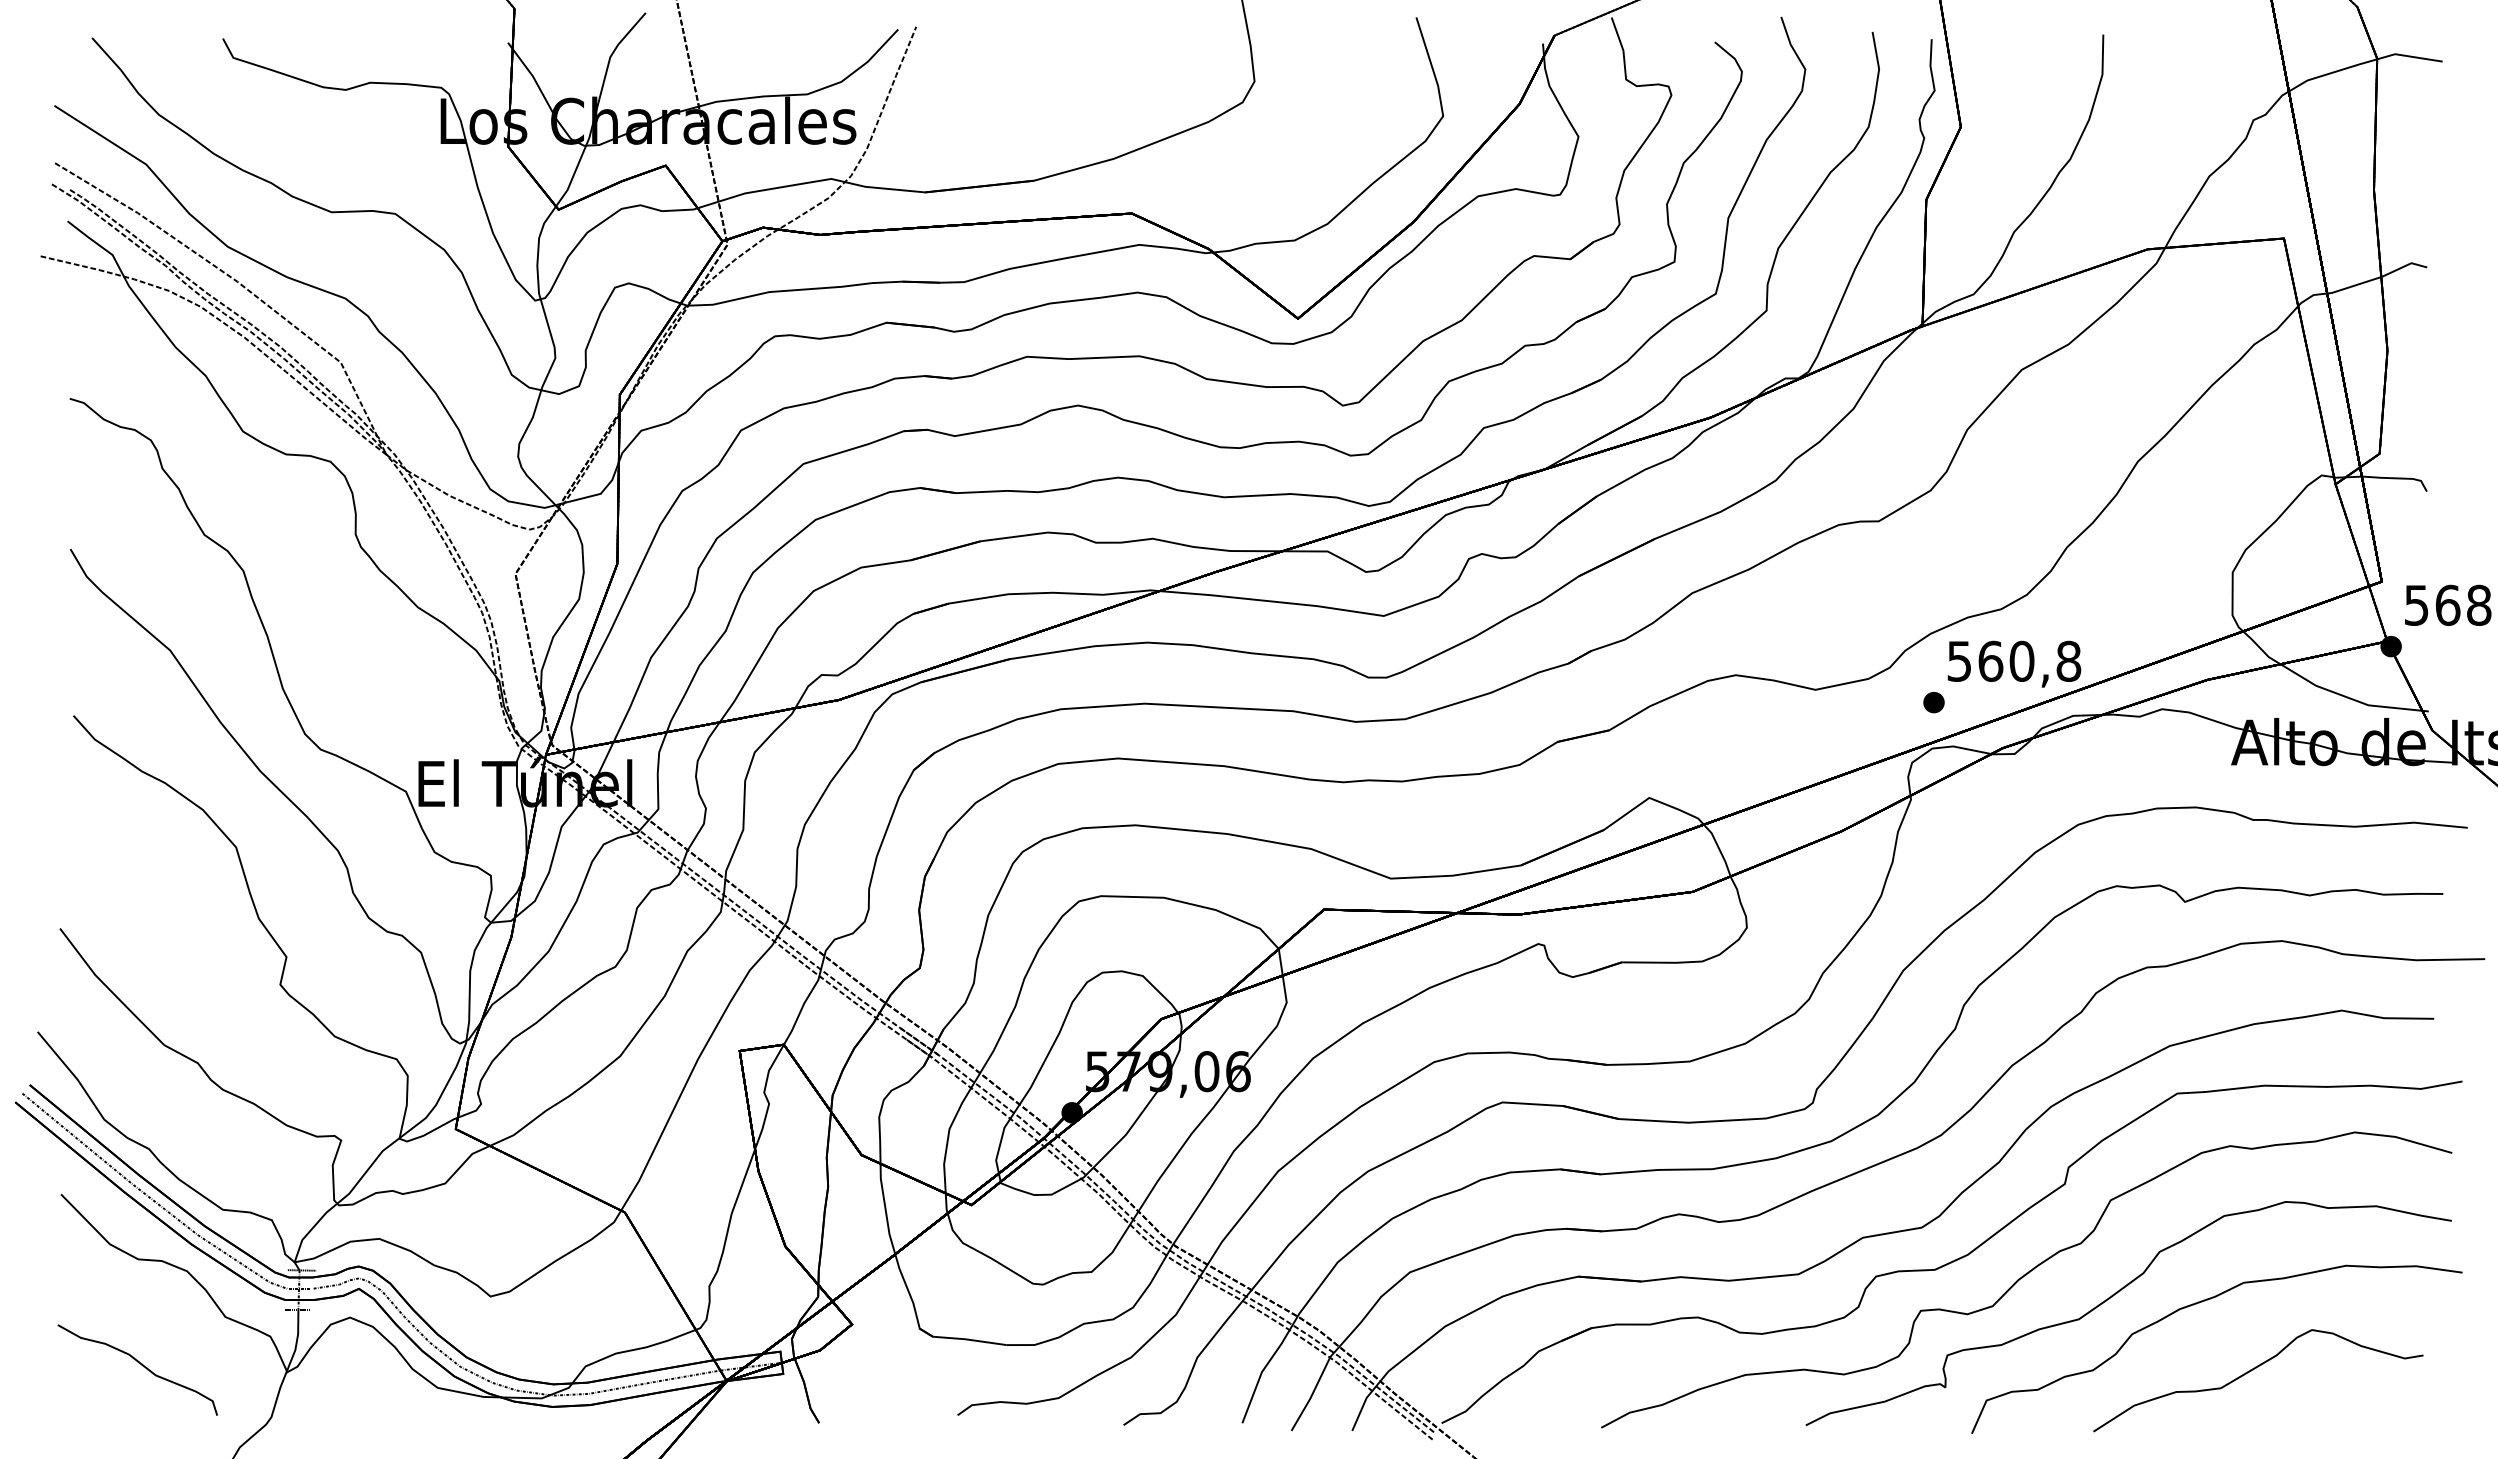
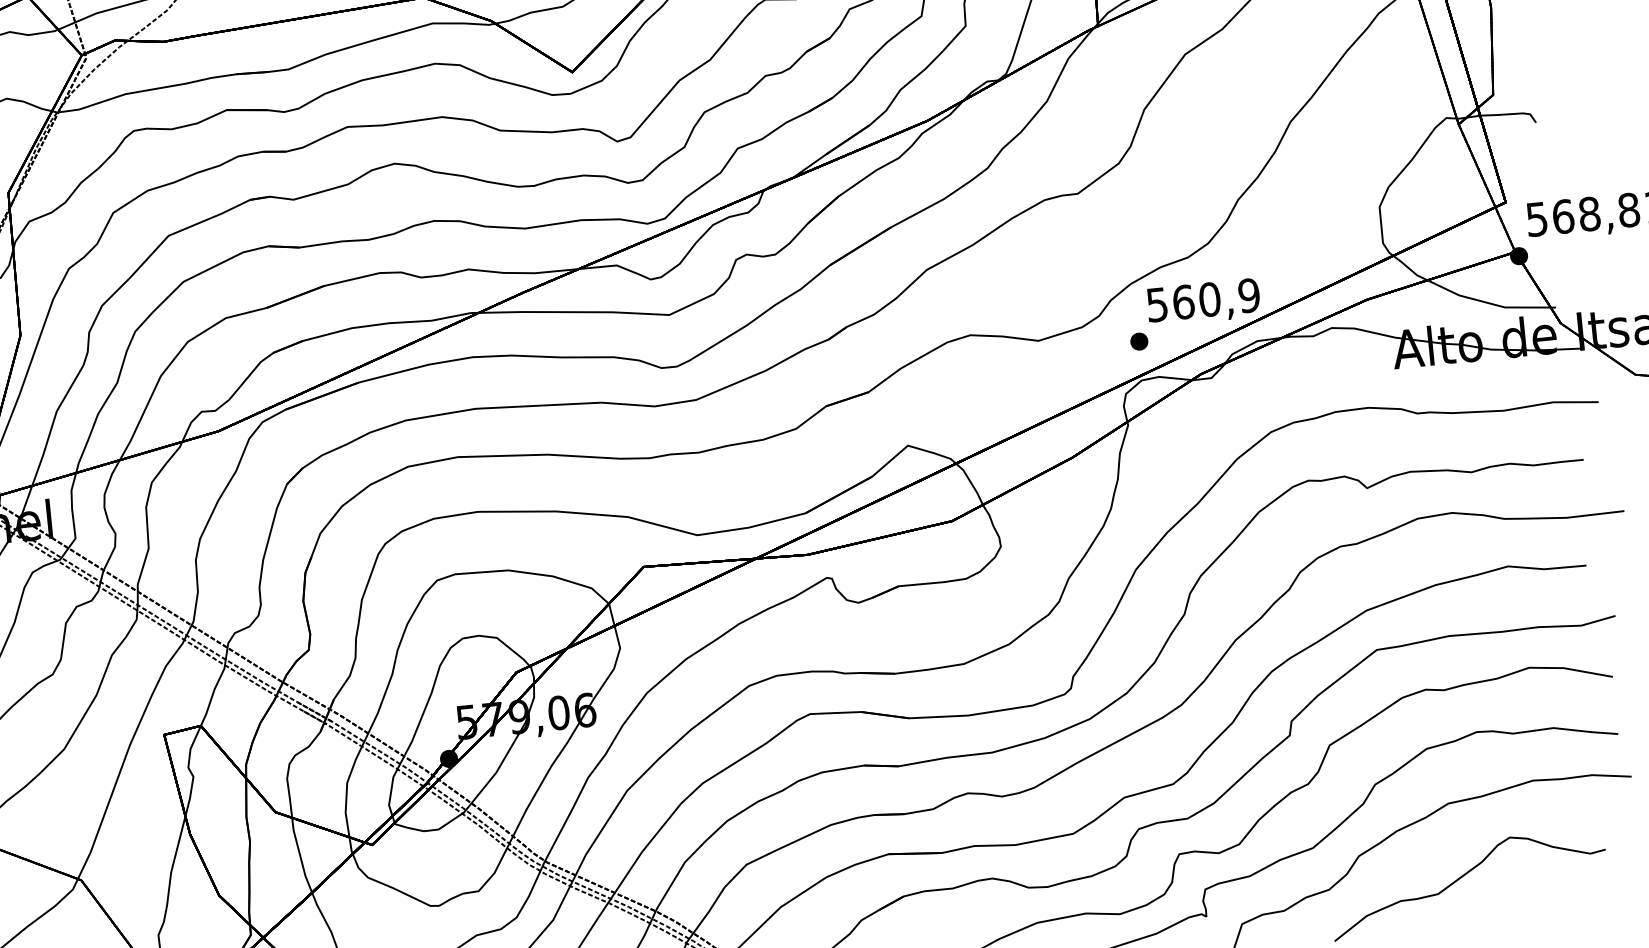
text: (2068, 661) -> (1248, 295), 560,8 -> 560,9

